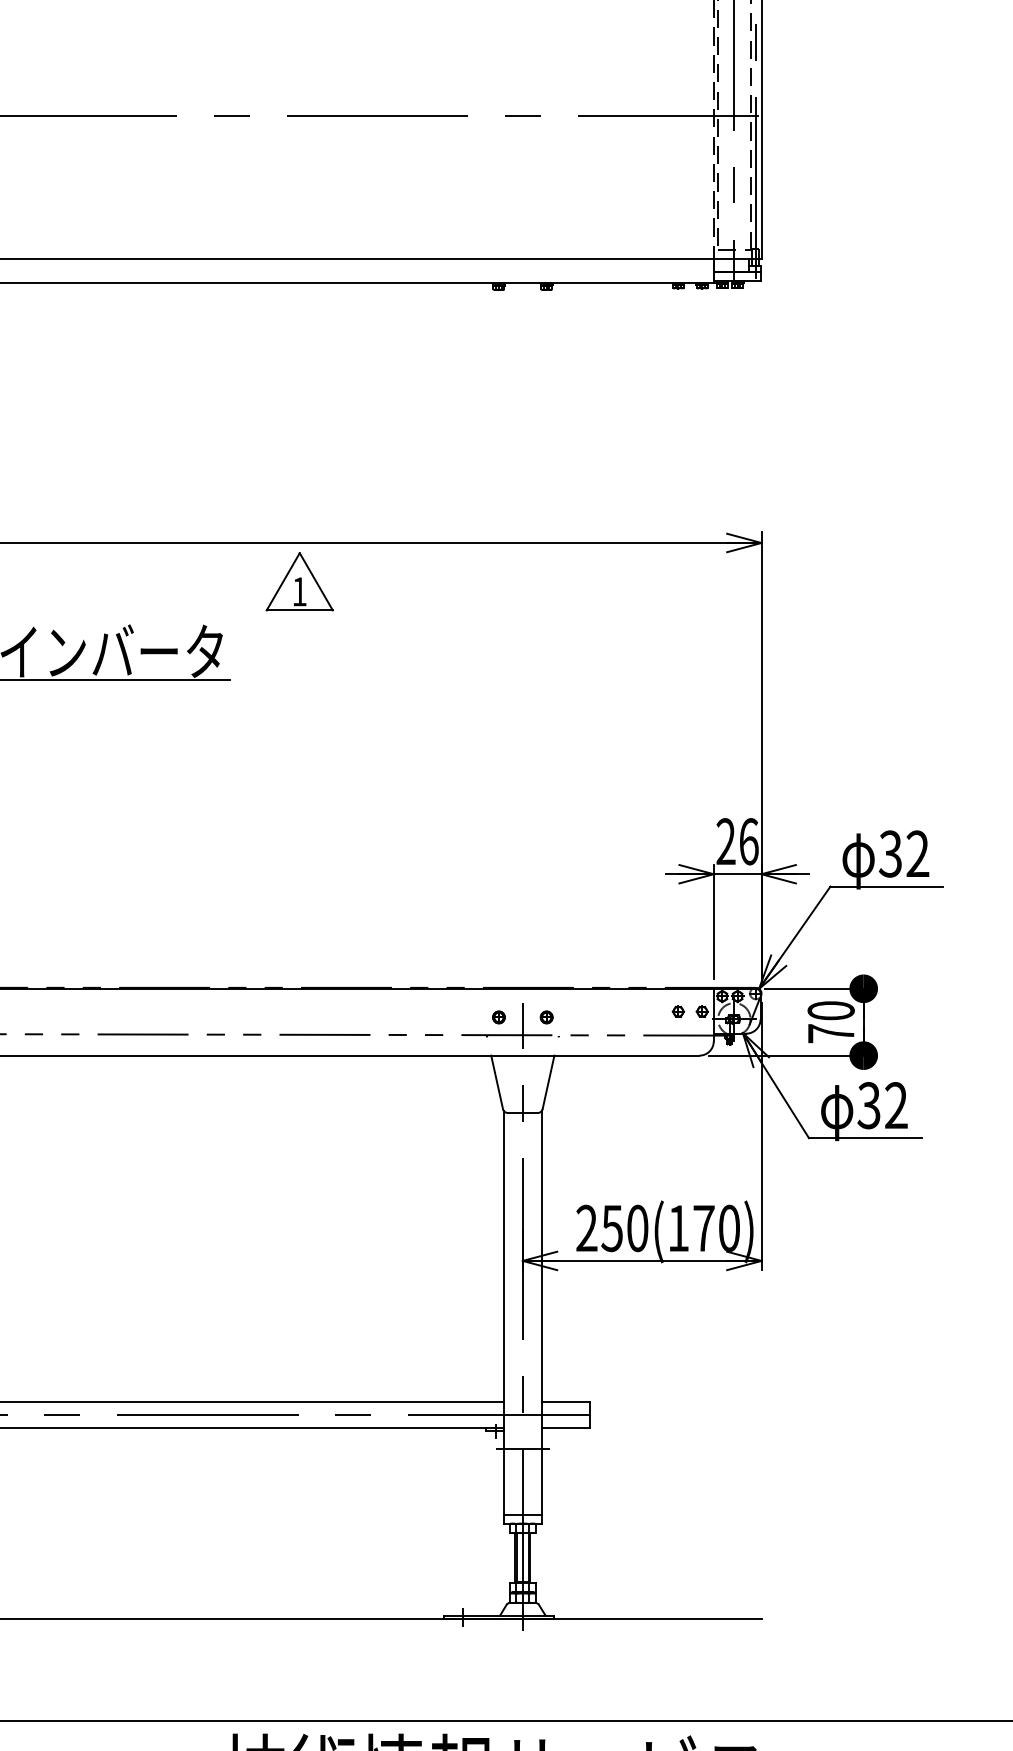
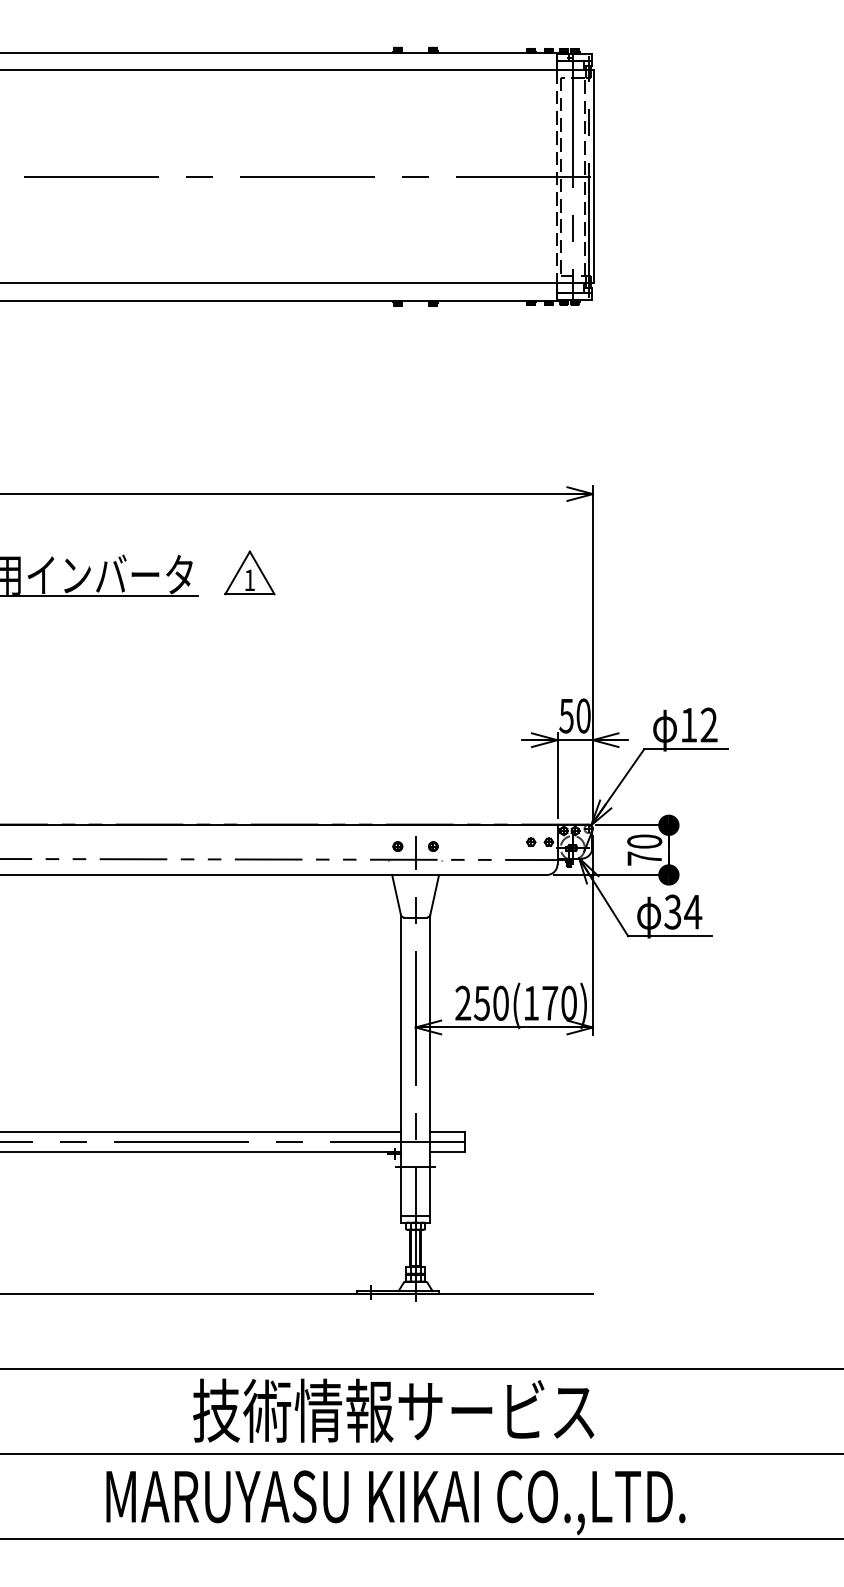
part: (299, 581) -> (249, 572), moved
text: (736, 841) -> (574, 715), 26 -> 50
text: (890, 853) -> (688, 724), 32 -> 12
text: (896, 1104) -> (693, 911), 32 -> 34

